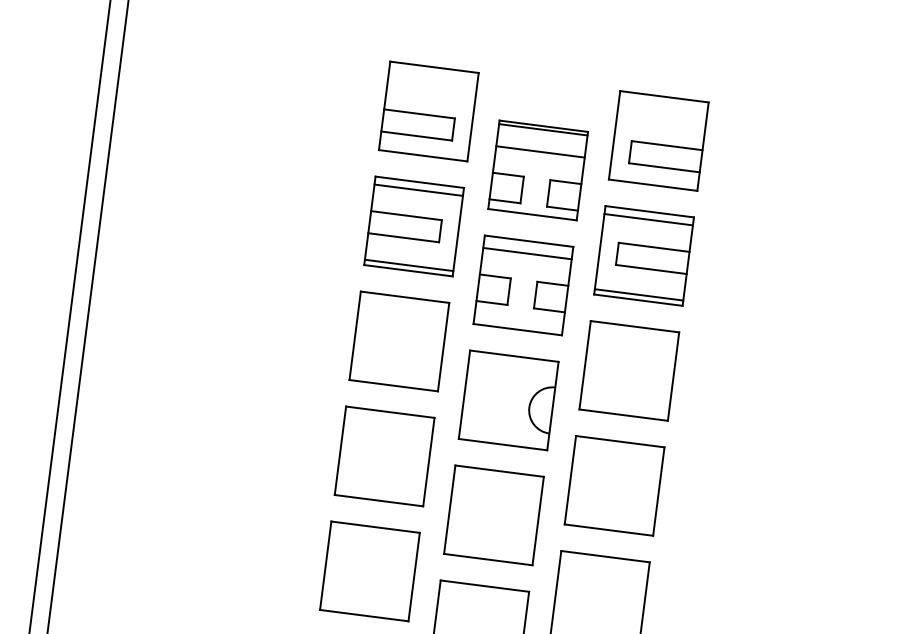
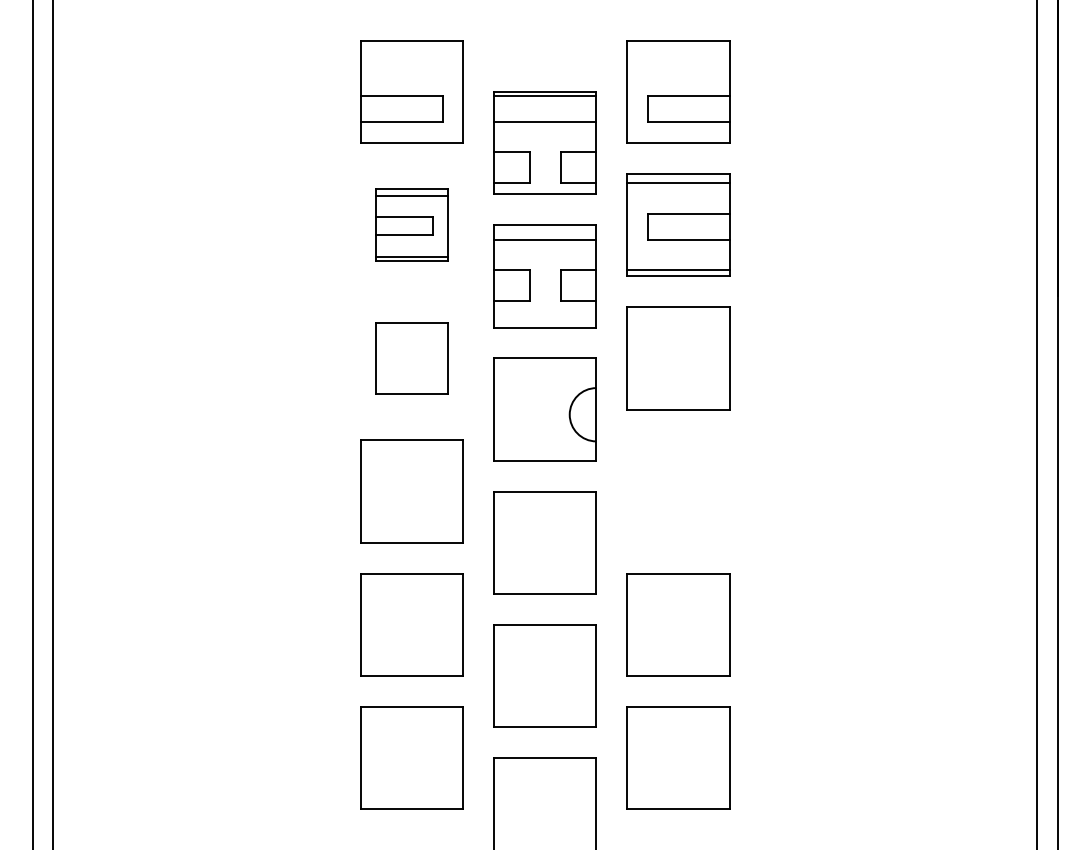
part: (413, 225) -> (411, 224), size x0.7
part: (399, 341) -> (411, 358), size x0.7
part: (614, 485) -> (678, 491), removed

